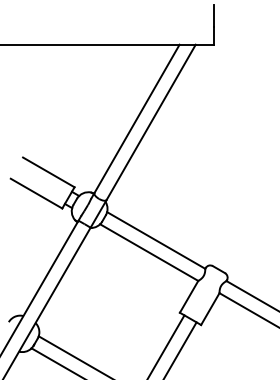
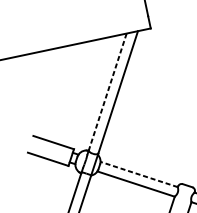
line: (137, 118) -> (108, 91), solid -> dashed
line: (156, 240) -> (139, 174), solid -> dashed

